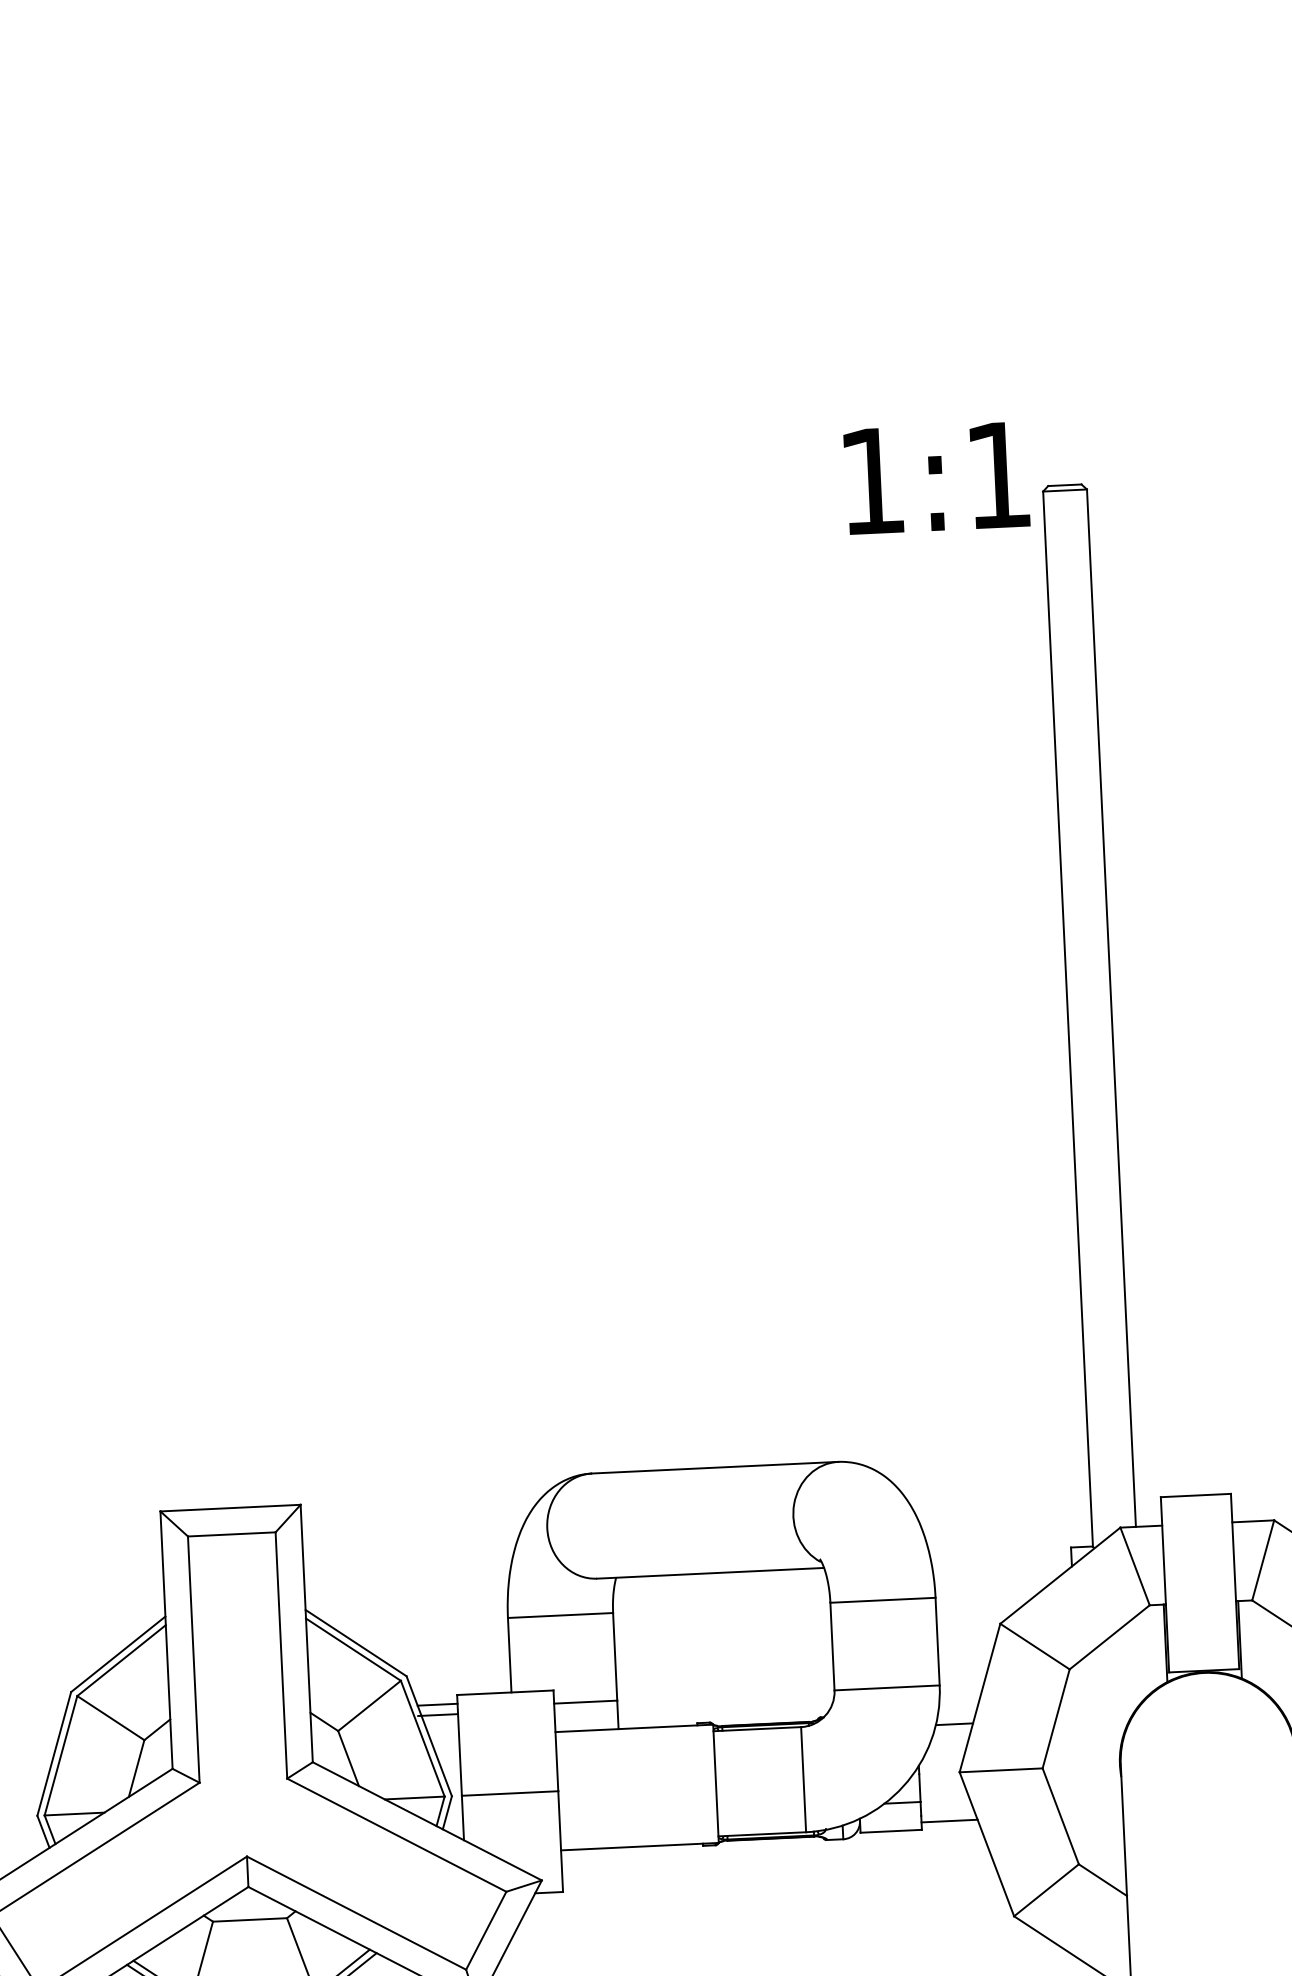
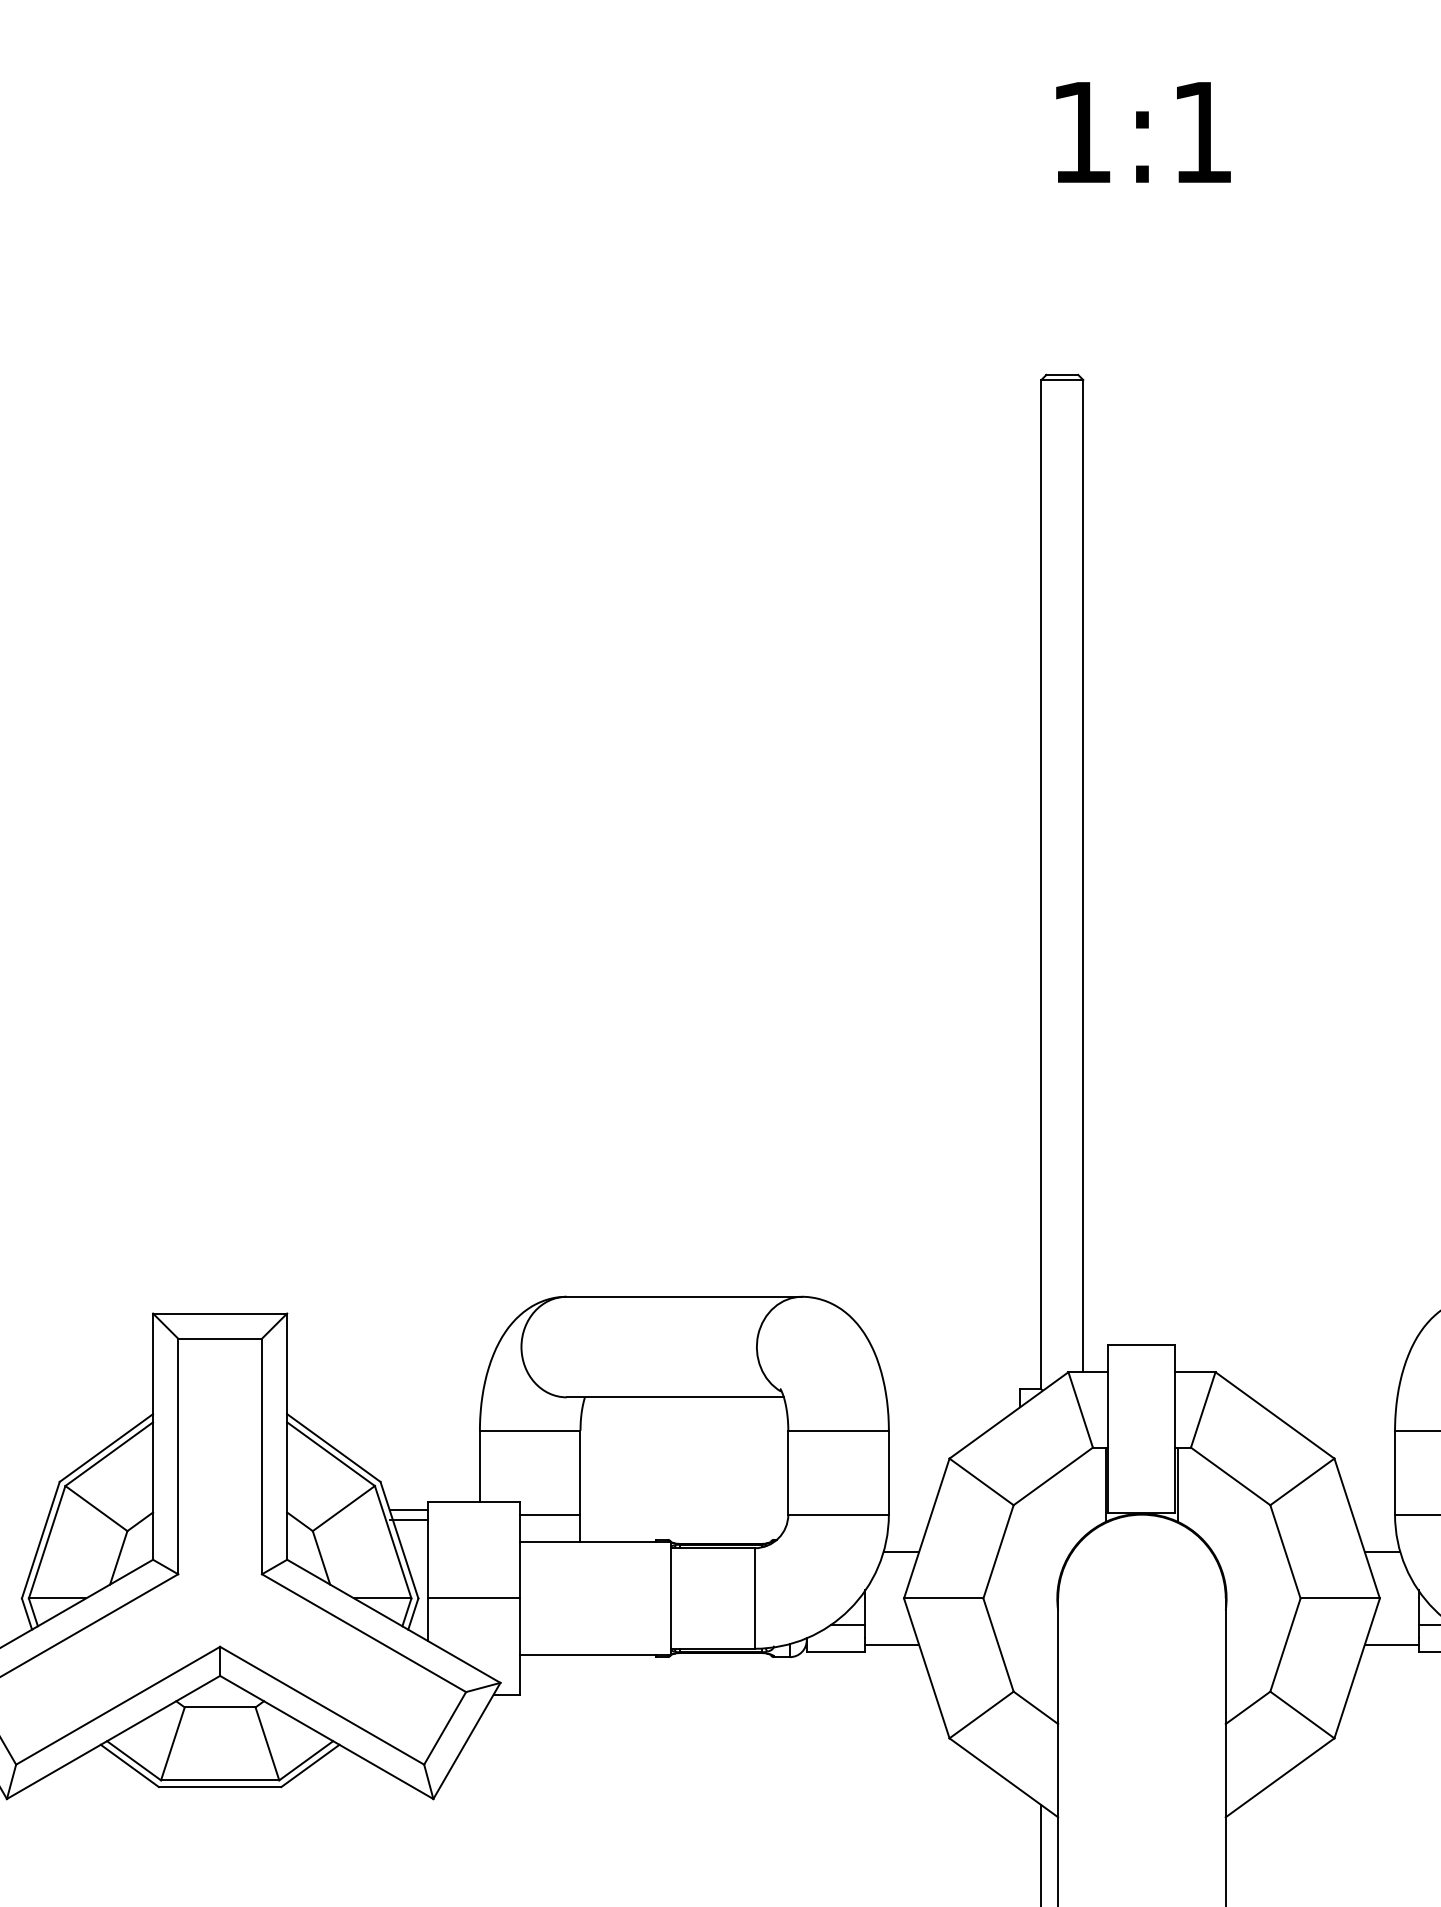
text: (936, 478) -> (1143, 132), moved

